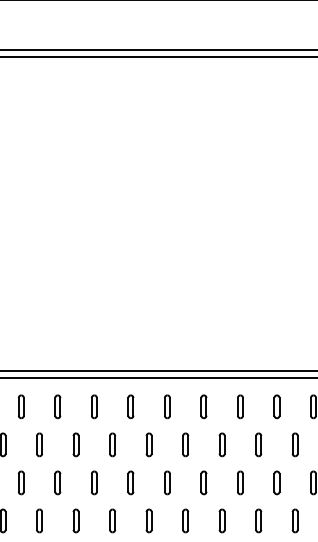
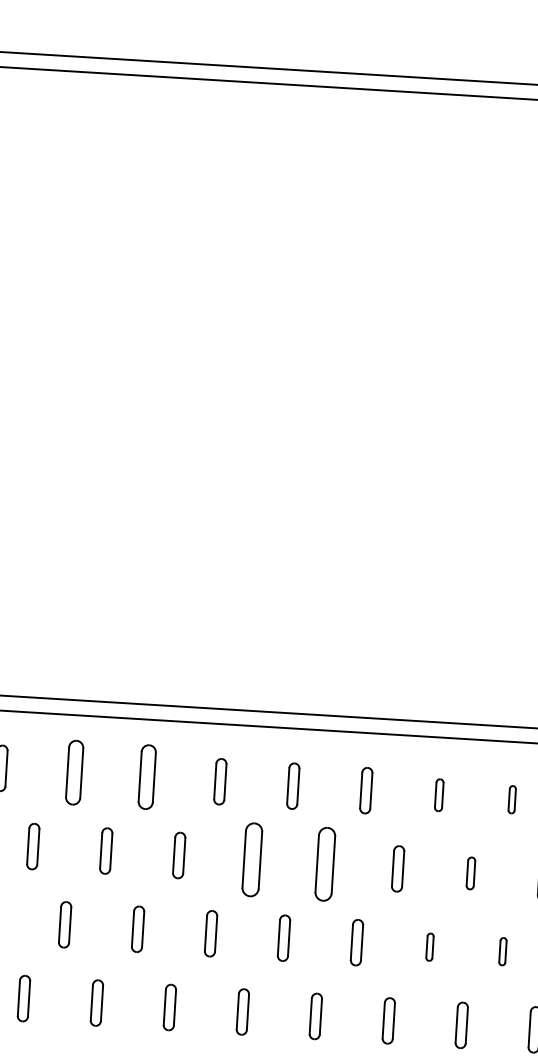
part: (20, 406) -> (72, 772), size x1.4
part: (57, 406) -> (146, 776), size x1.4
part: (203, 406) -> (438, 794), size x0.7
part: (240, 406) -> (512, 798), size x0.6
part: (112, 444) -> (251, 859), size x1.6
part: (148, 444) -> (323, 863), size x1.6
part: (221, 444) -> (469, 872), size x0.7
part: (203, 482) -> (429, 946), size x0.6
part: (240, 482) -> (503, 950), size x0.6

